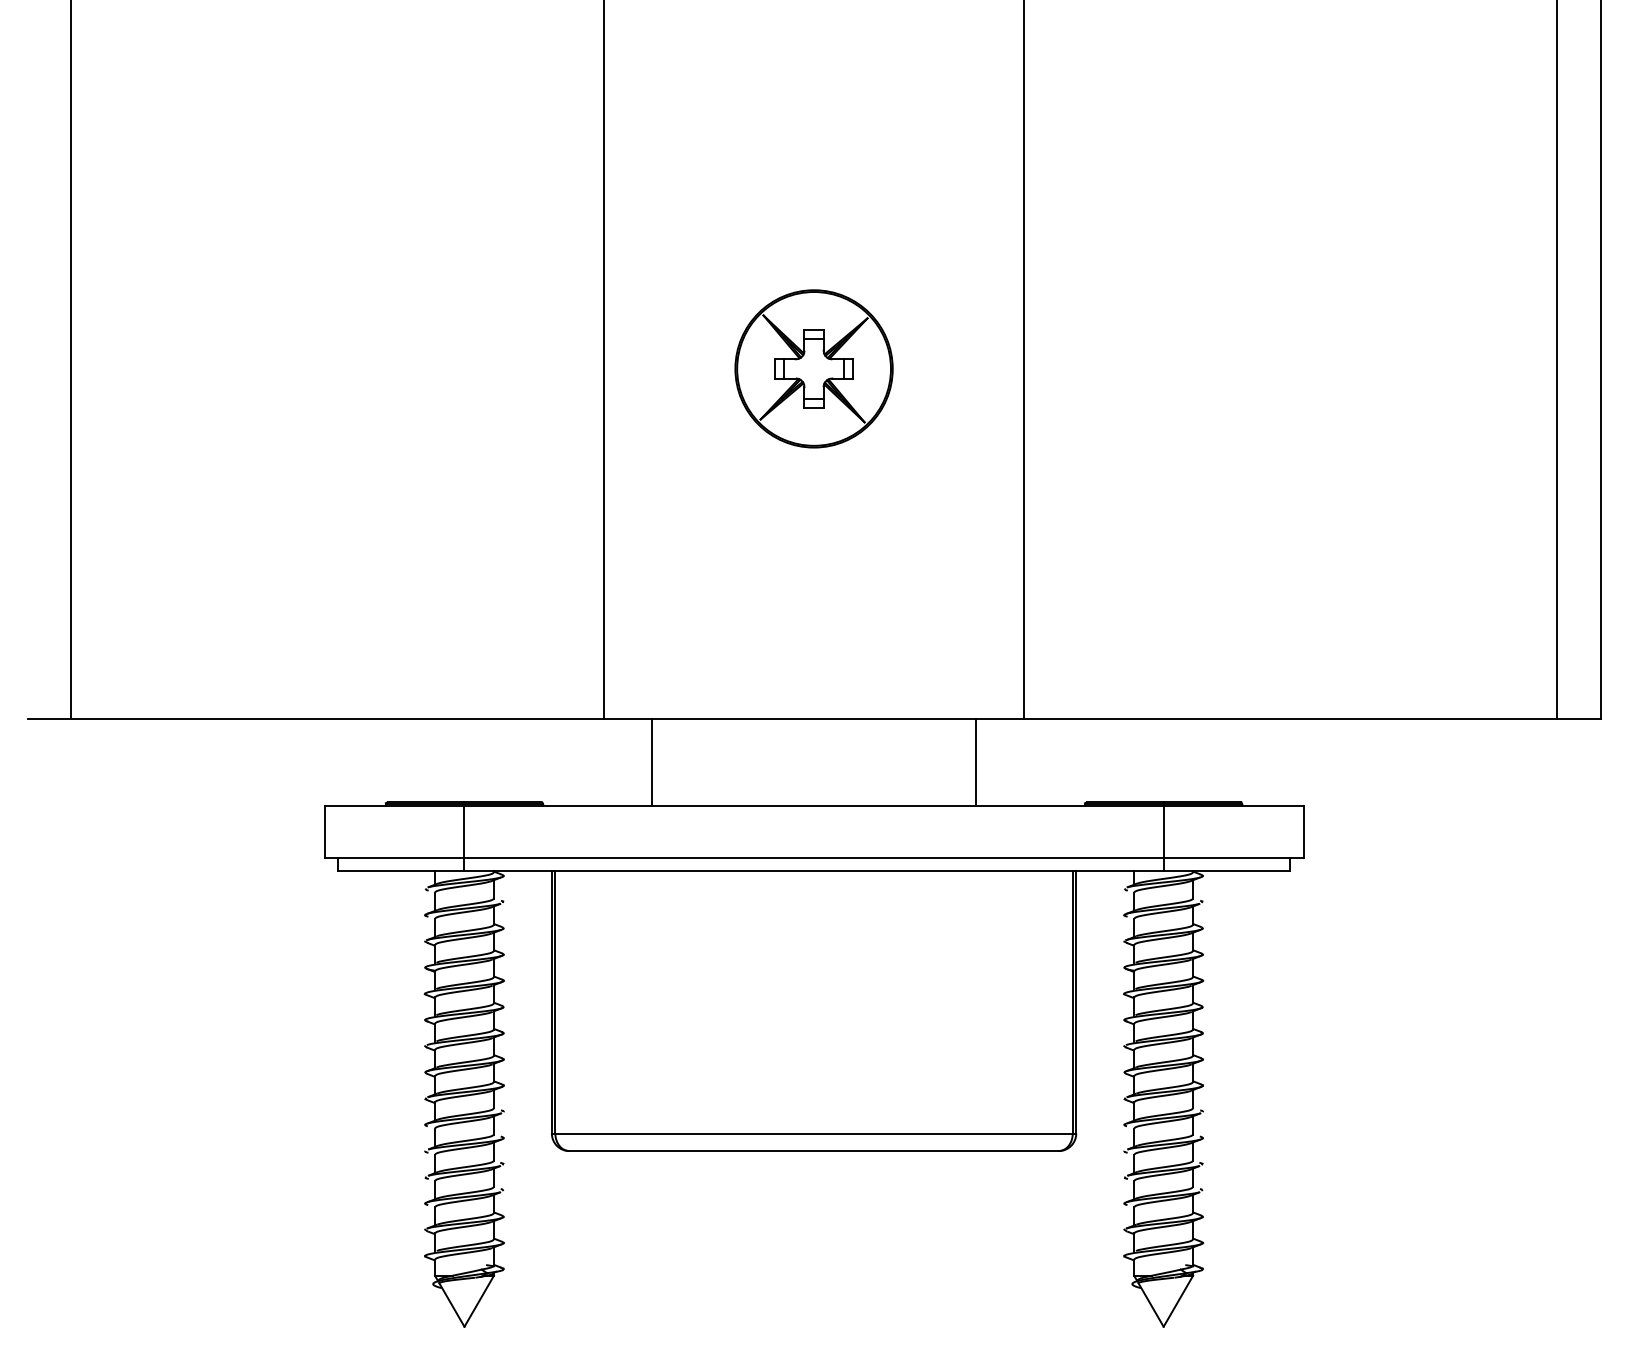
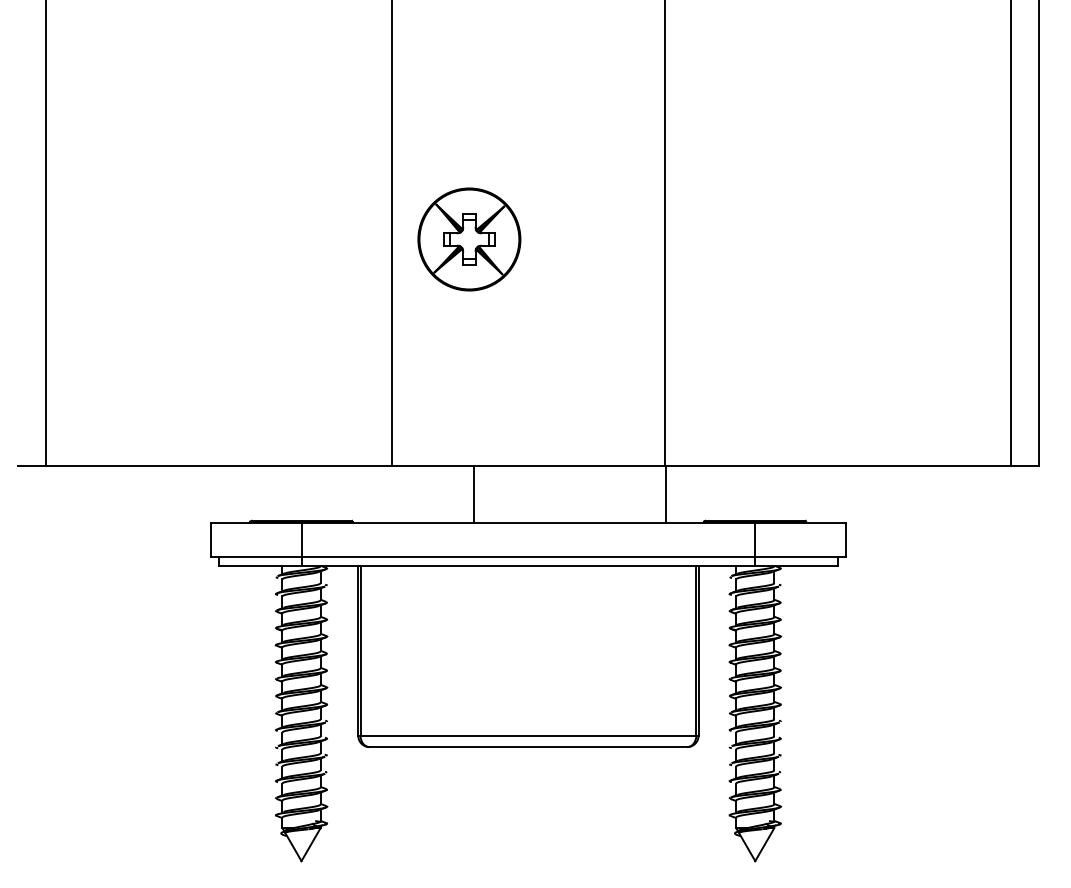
part: (814, 368) -> (469, 239), moved
line: (652, 761) -> (474, 494), moved
line: (976, 761) -> (666, 494), moved

